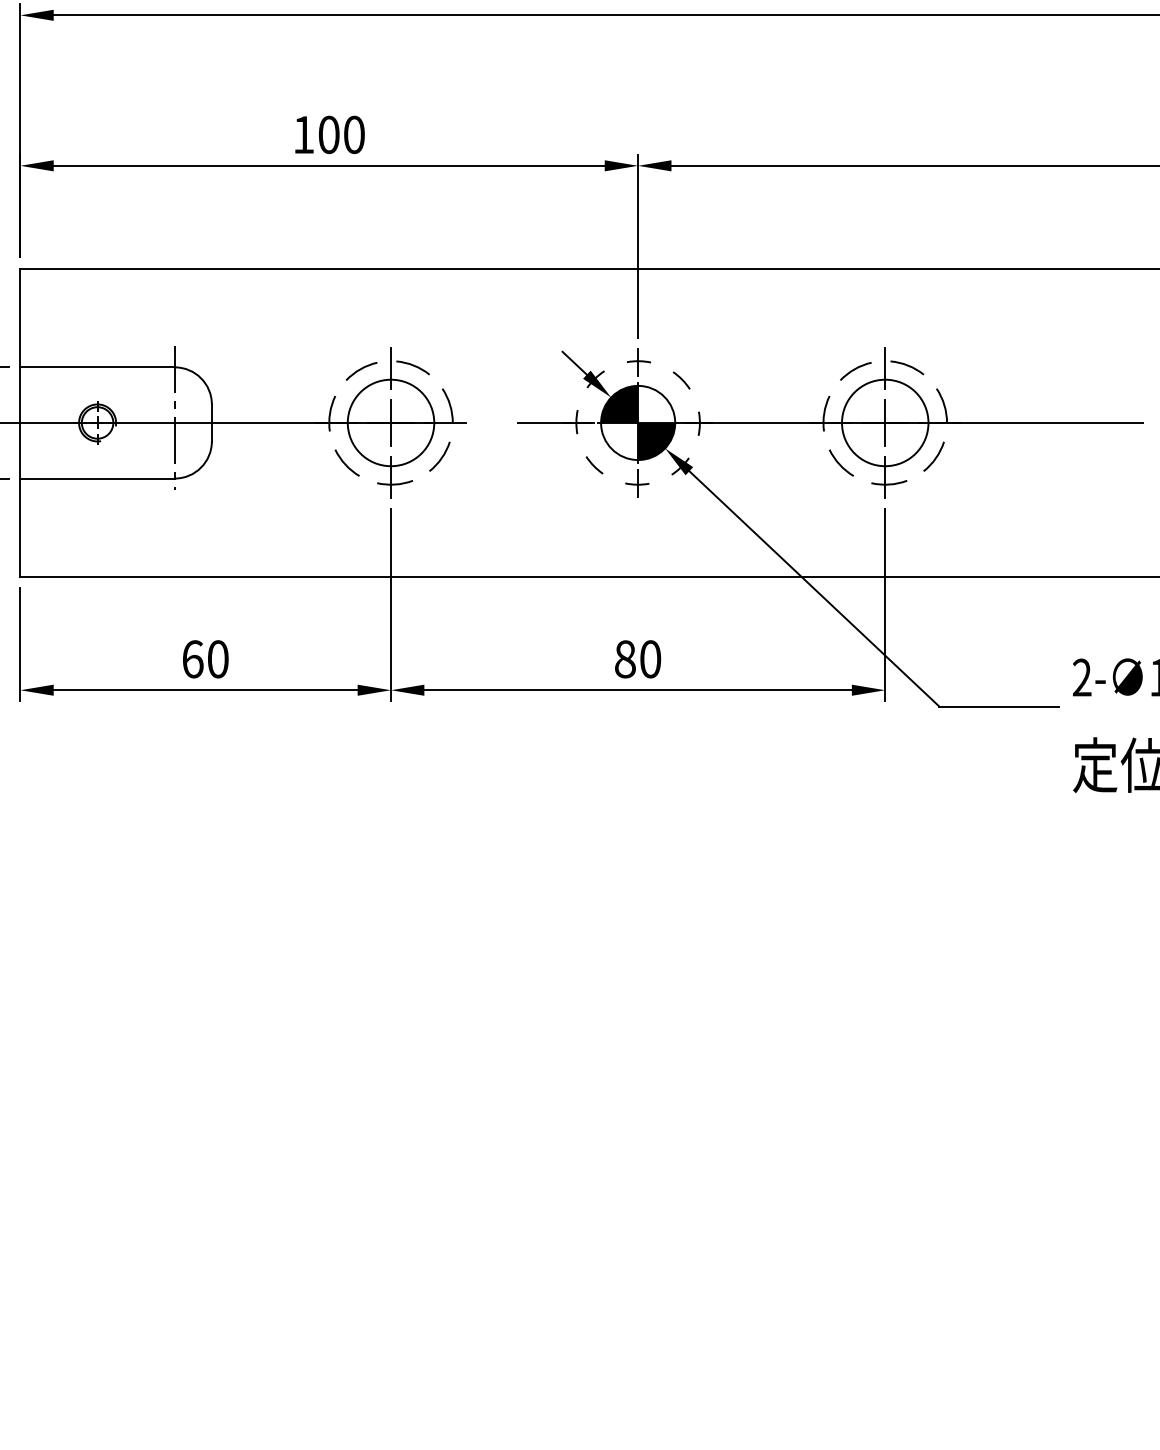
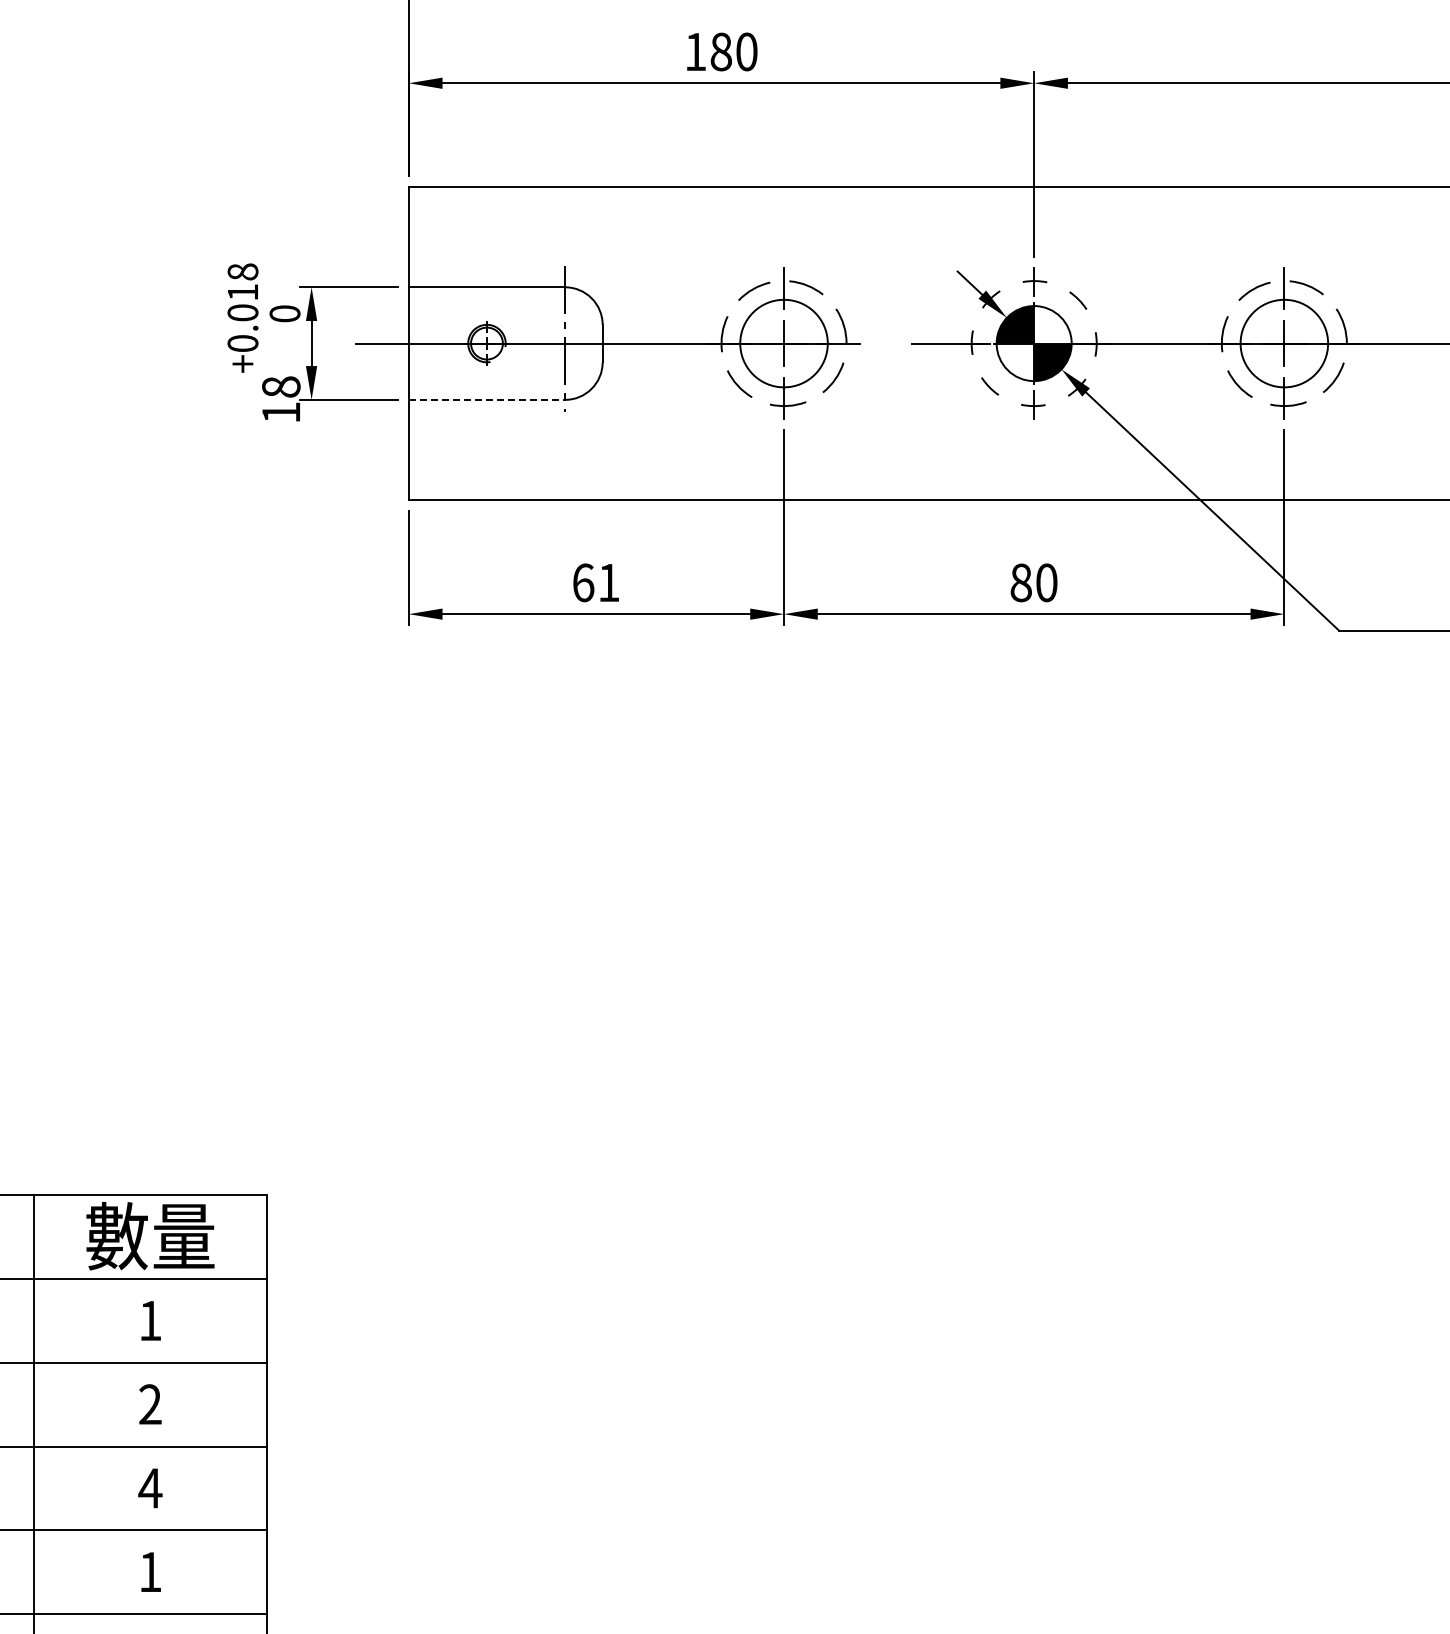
text: (329, 134) -> (721, 51), 100 -> 180
line: (98, 478) -> (487, 399), solid -> dashed
text: (217, 658) -> (608, 582), 60 -> 61

